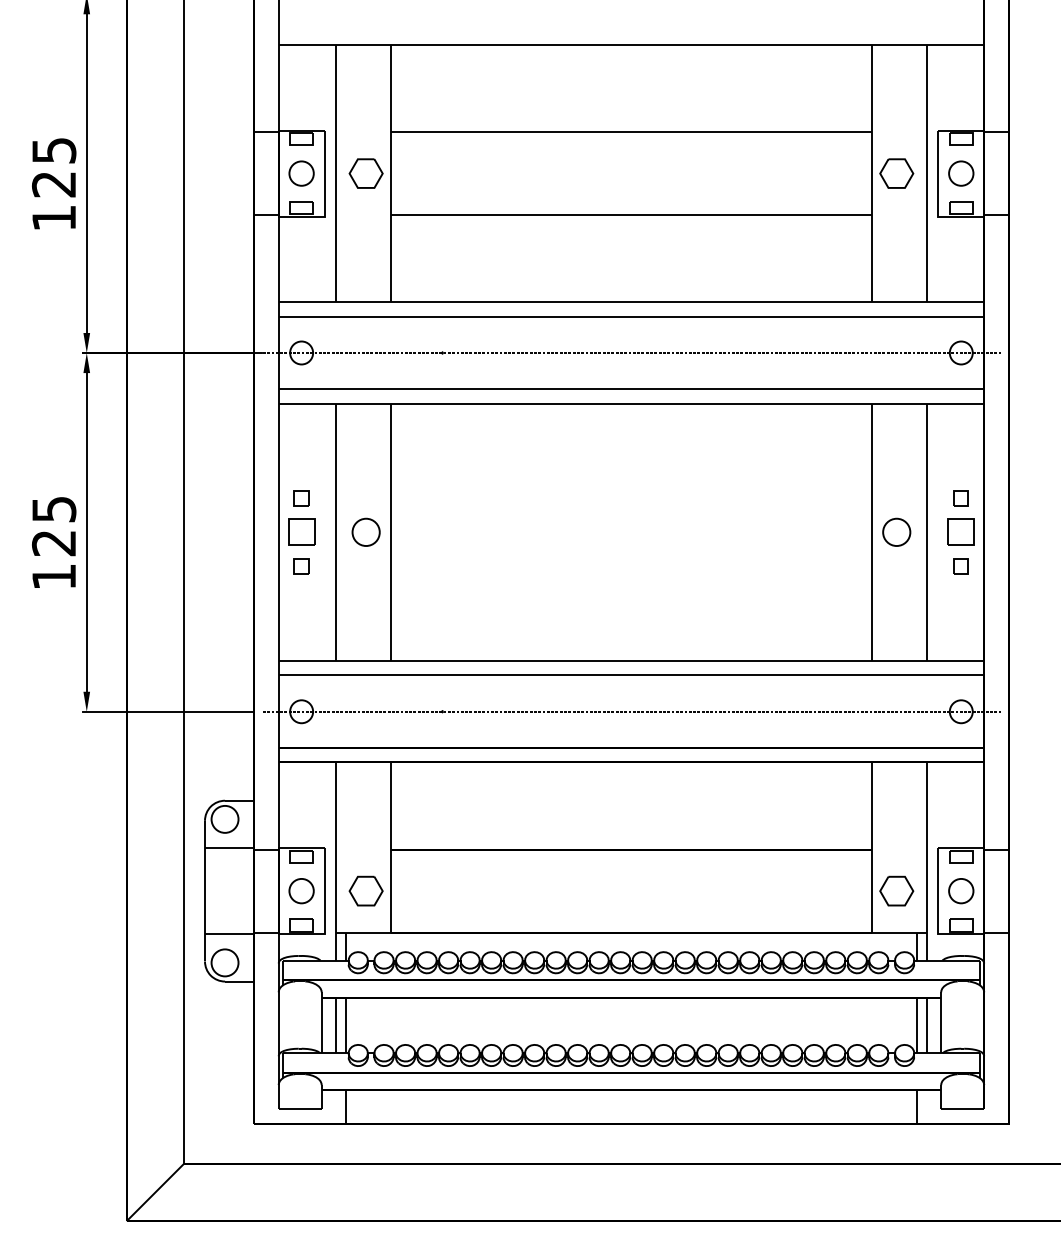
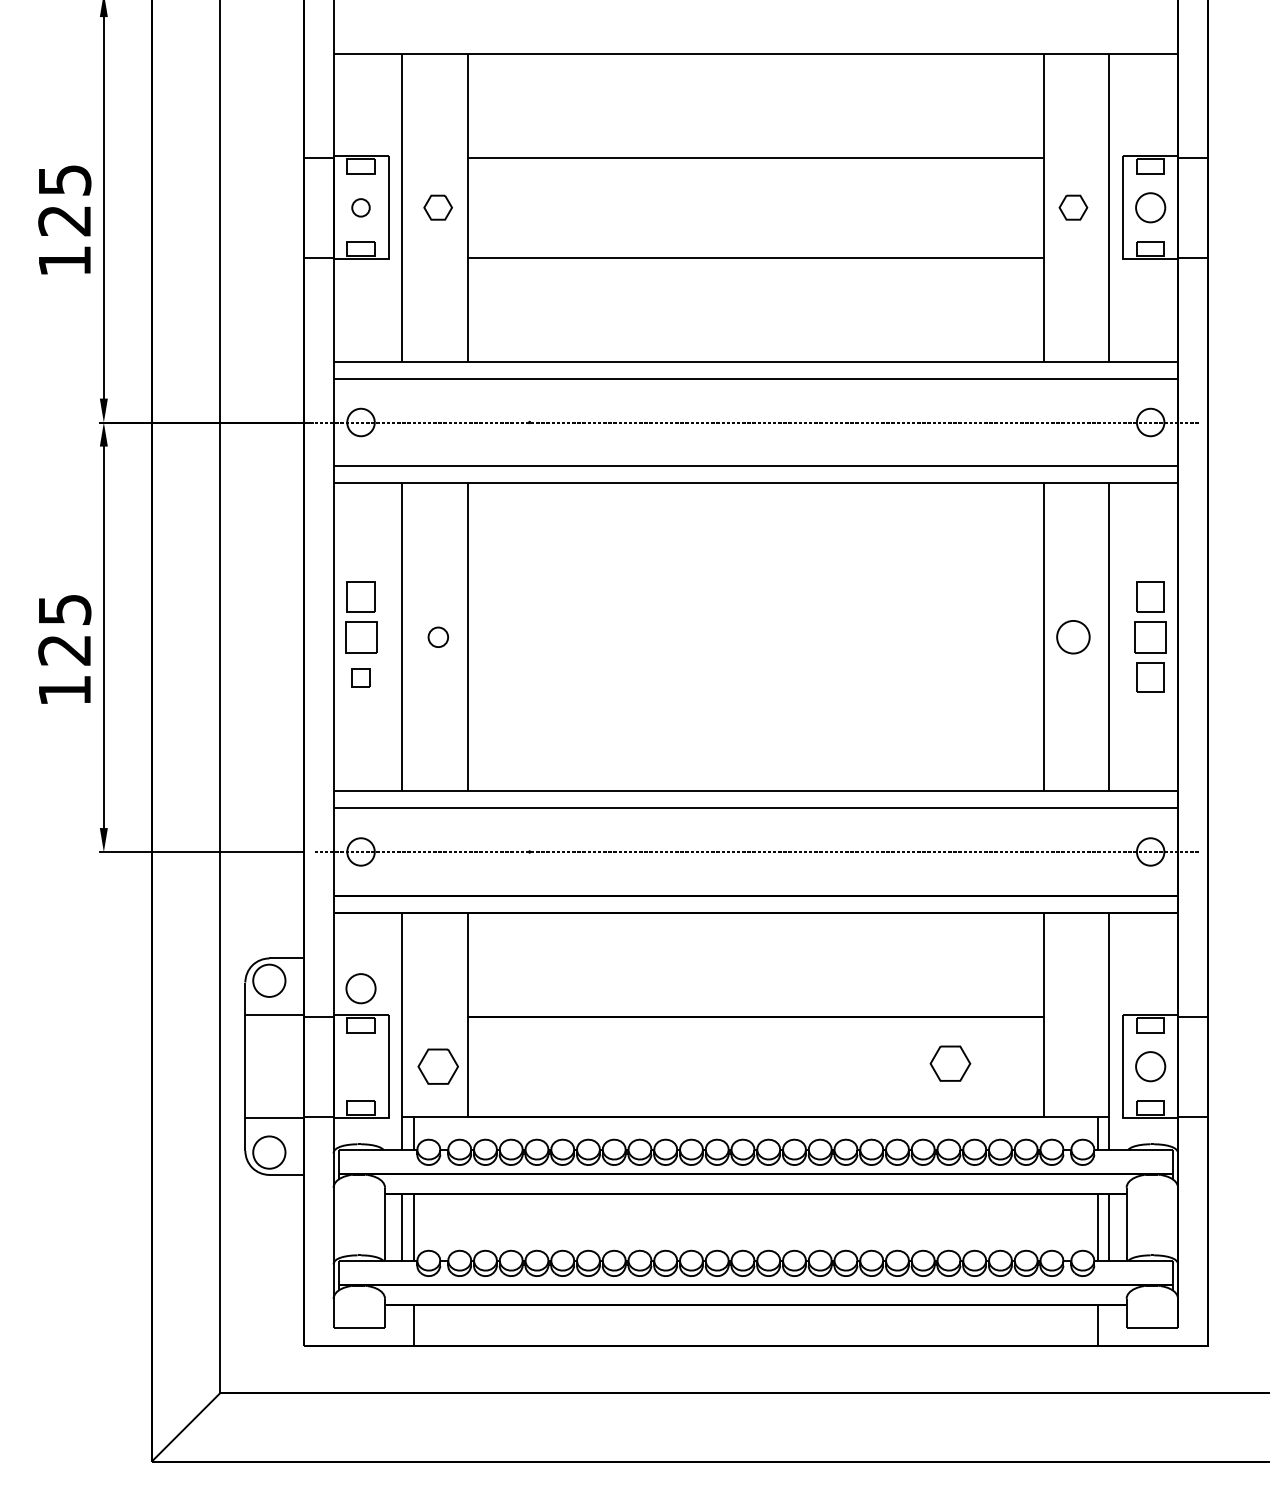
part: (301, 173) -> (360, 207), size x0.6
part: (365, 173) -> (437, 207), size x0.7
part: (896, 173) -> (1073, 207), size x0.7
part: (301, 498) -> (360, 596), size x1.6
part: (961, 498) -> (1150, 596), size x1.6
part: (366, 532) -> (438, 637), size x0.6
part: (961, 566) -> (1150, 677), size x1.6
part: (301, 890) -> (360, 988), moved
part: (896, 890) -> (950, 1063), moved

